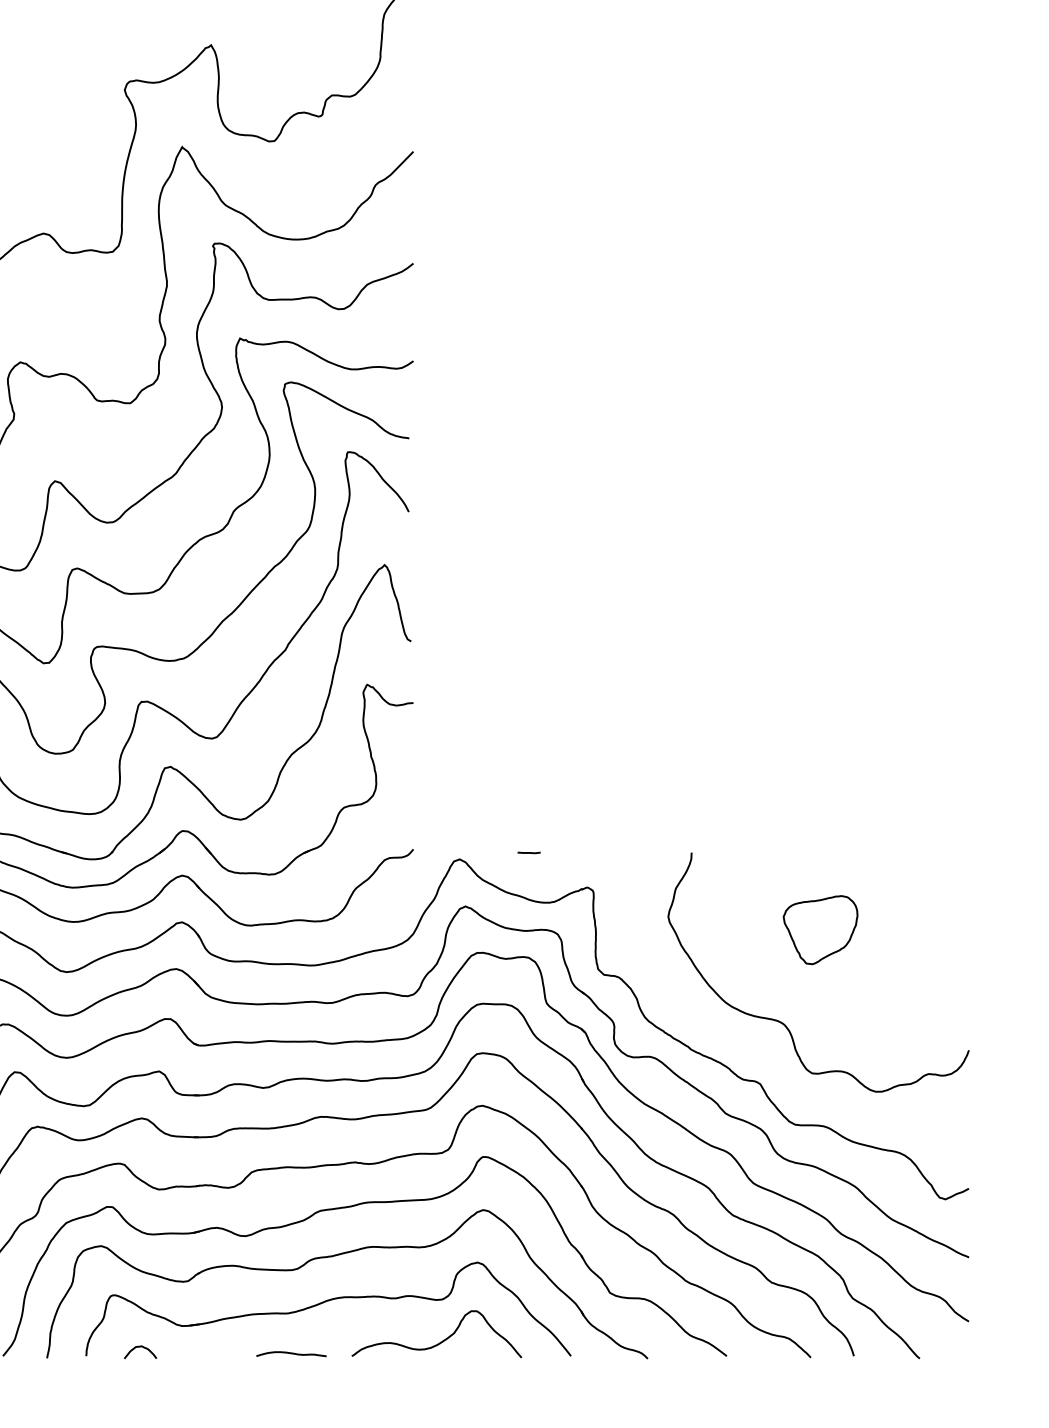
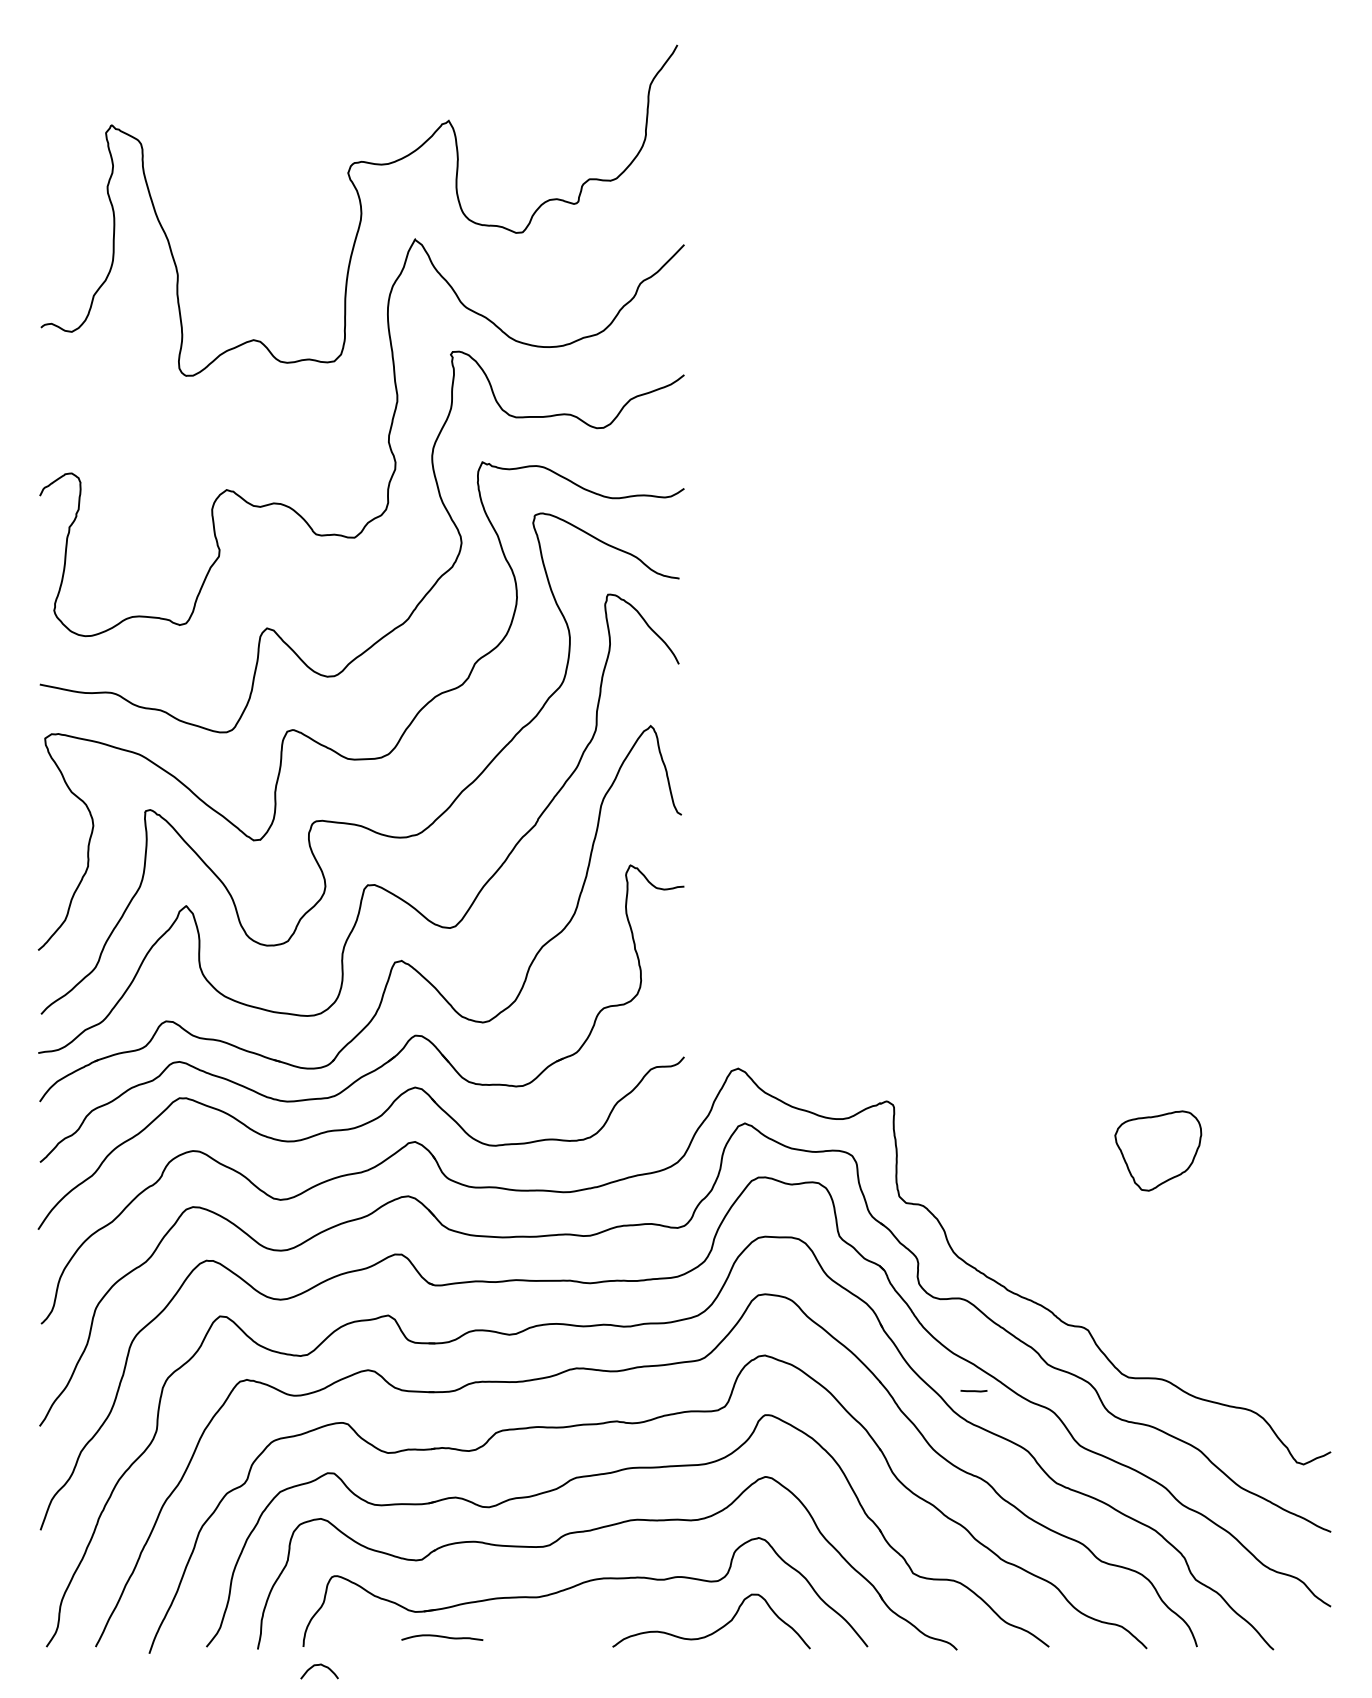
line: (528, 852) -> (973, 1390), moved
curve: (782, 1022) -> (1114, 1258), removed
curve: (143, 1348) -> (322, 1666), moved
curve: (291, 1354) -> (442, 1637), moved

